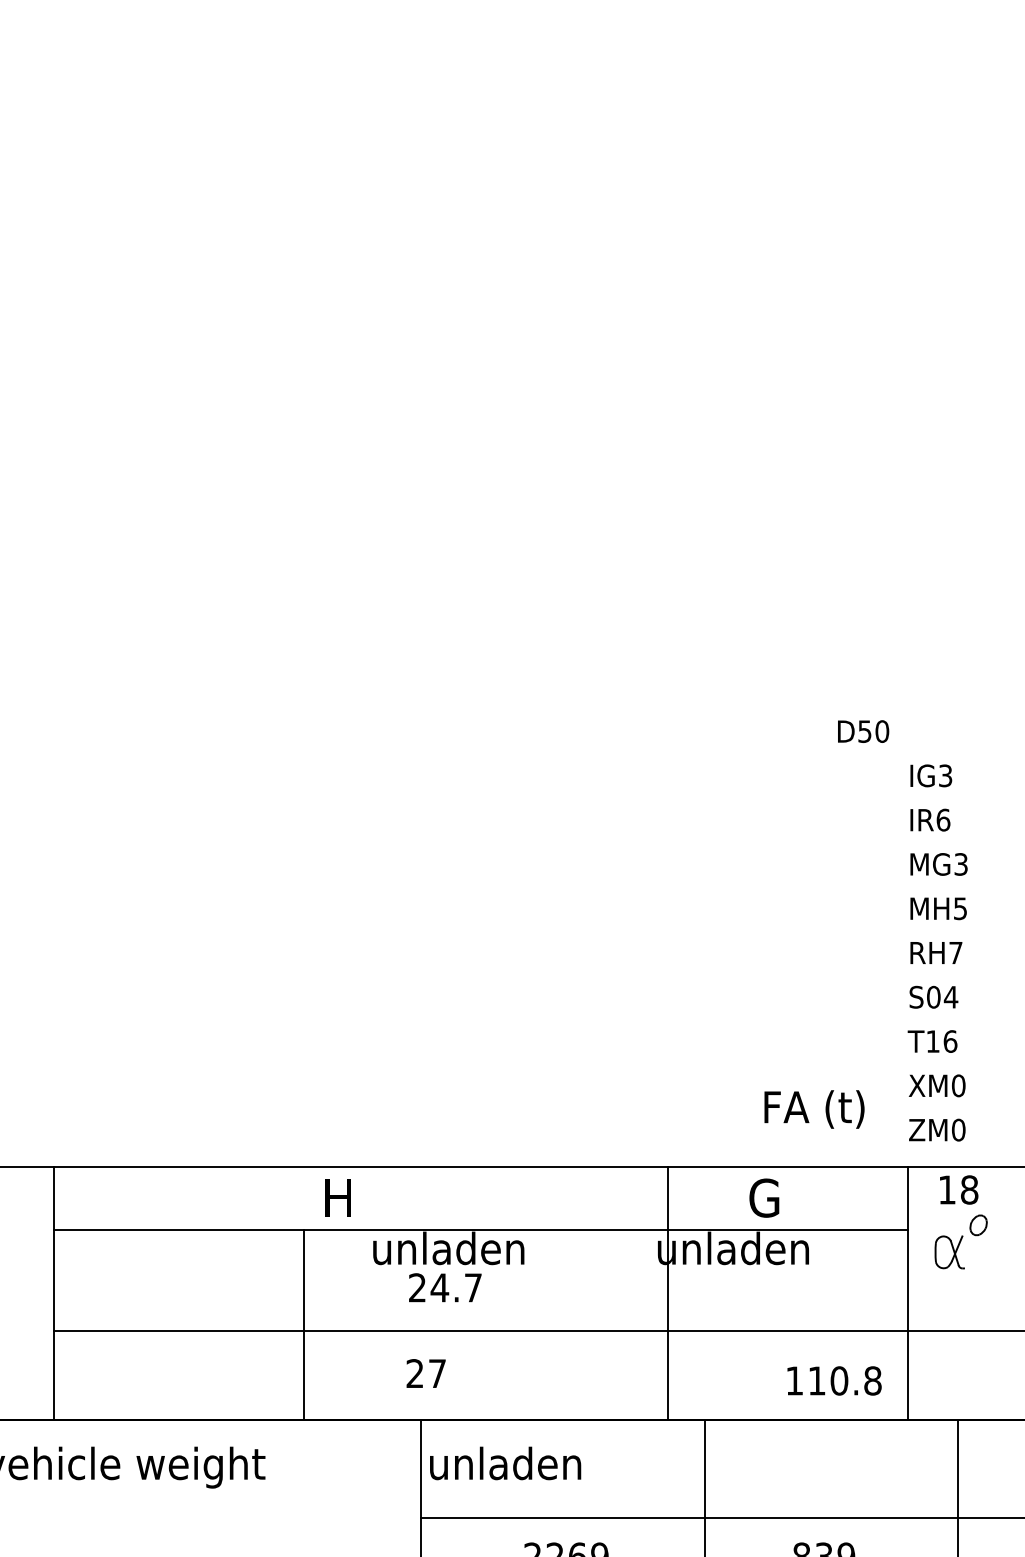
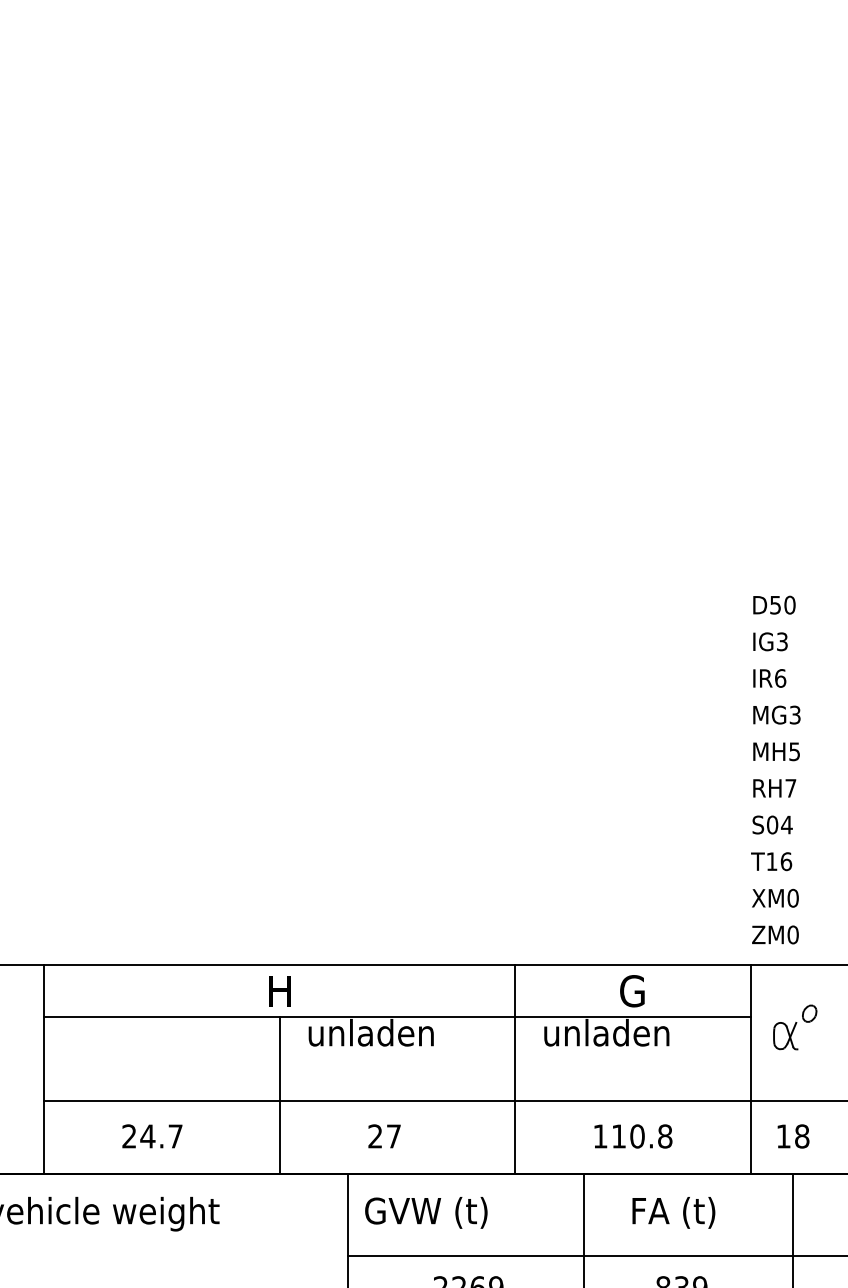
text: (863, 730) -> (774, 604), moved
text: (814, 1109) -> (673, 1212), moved
text: (959, 1190) -> (793, 1136), moved
text: (445, 1287) -> (152, 1136), moved
line: (667, 1292) -> (515, 1069), moved
line: (304, 1324) -> (279, 1095), moved
text: (426, 1373) -> (384, 1136), moved
text: (834, 1380) -> (633, 1136), moved
text: (509, 1465) -> (421, 1212), unladen -> GVW (t)

